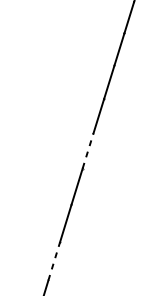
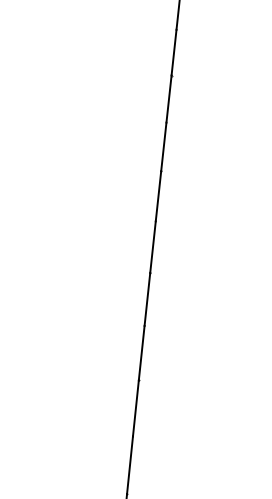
line: (88, 151) -> (153, 247), dashed -> solid
line: (54, 260) -> (135, 407), dashed -> solid

